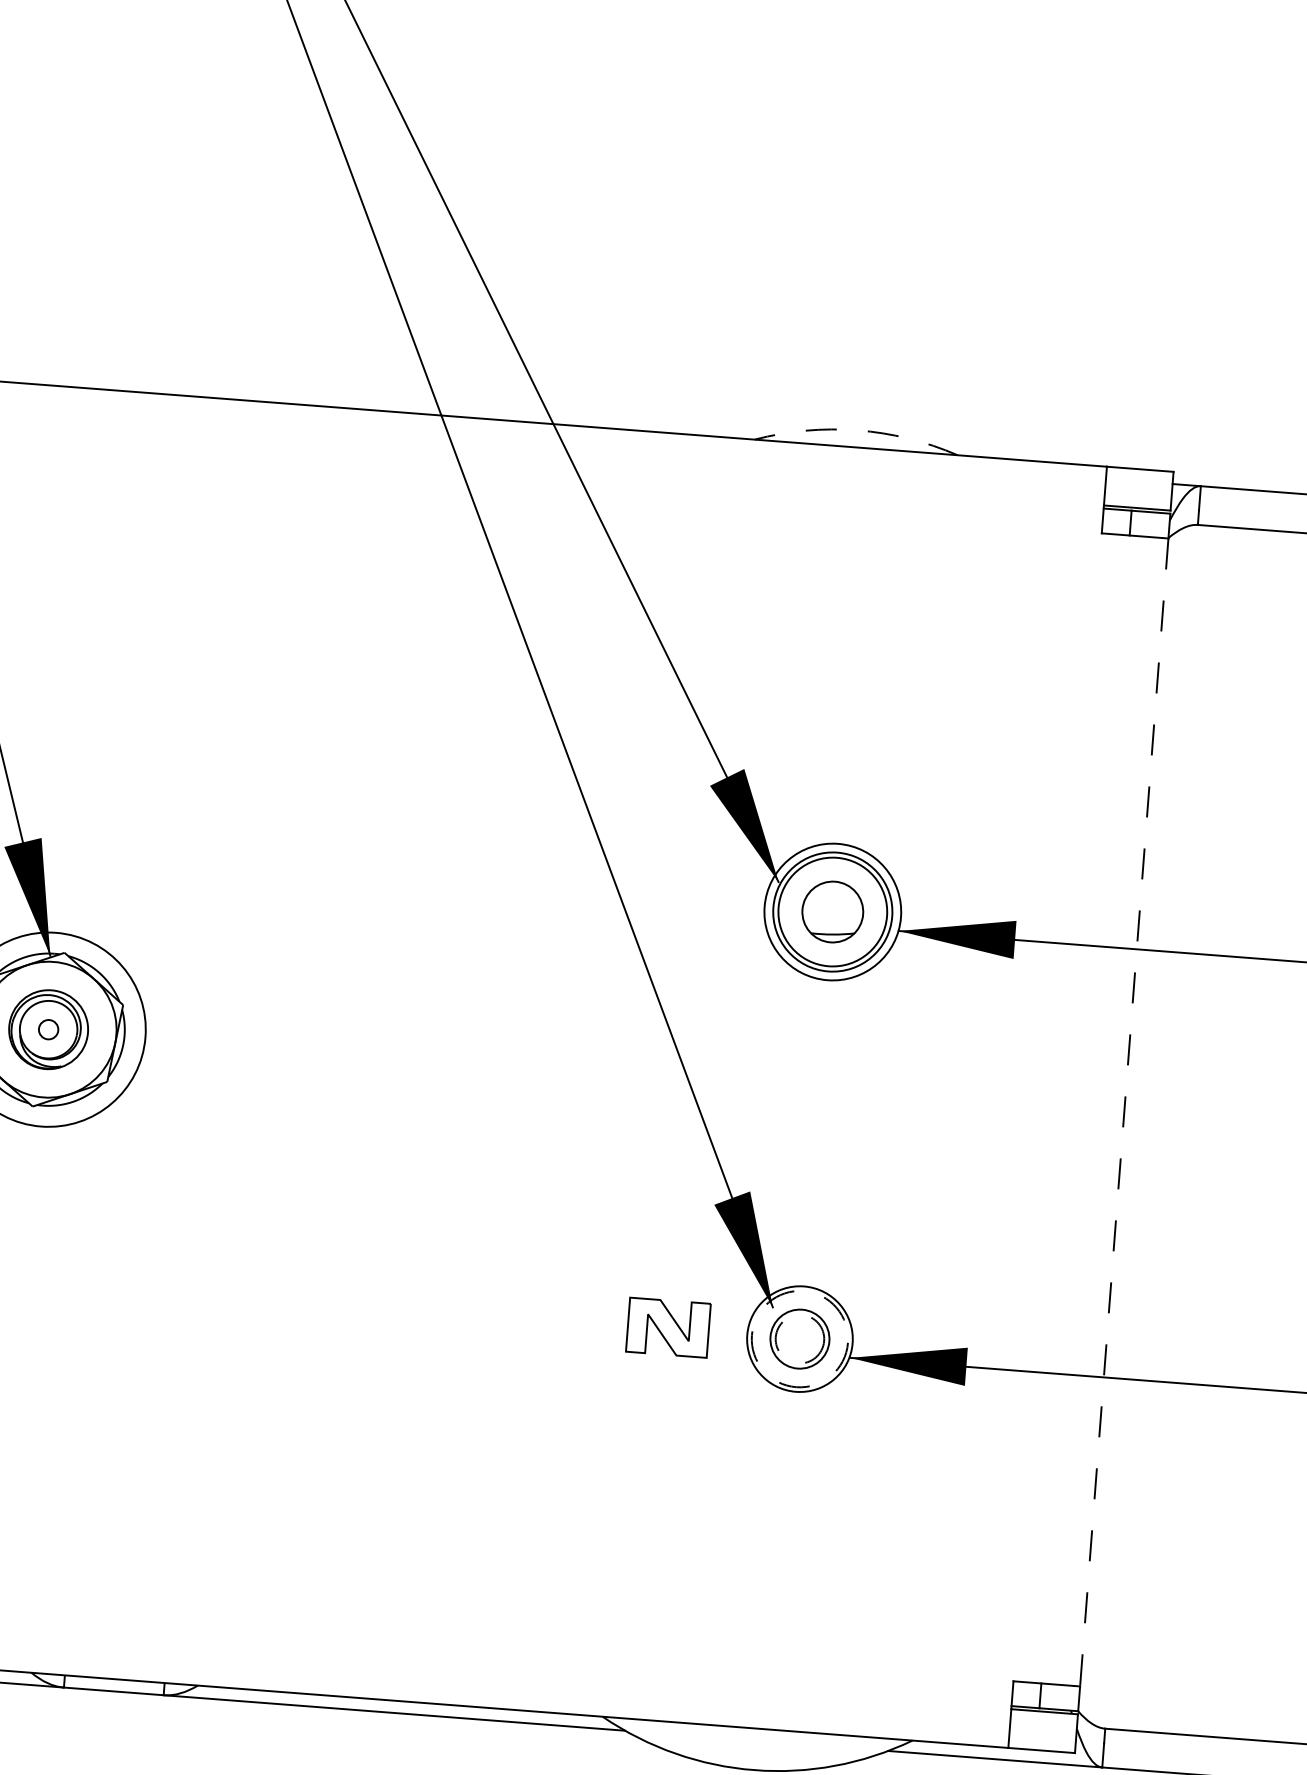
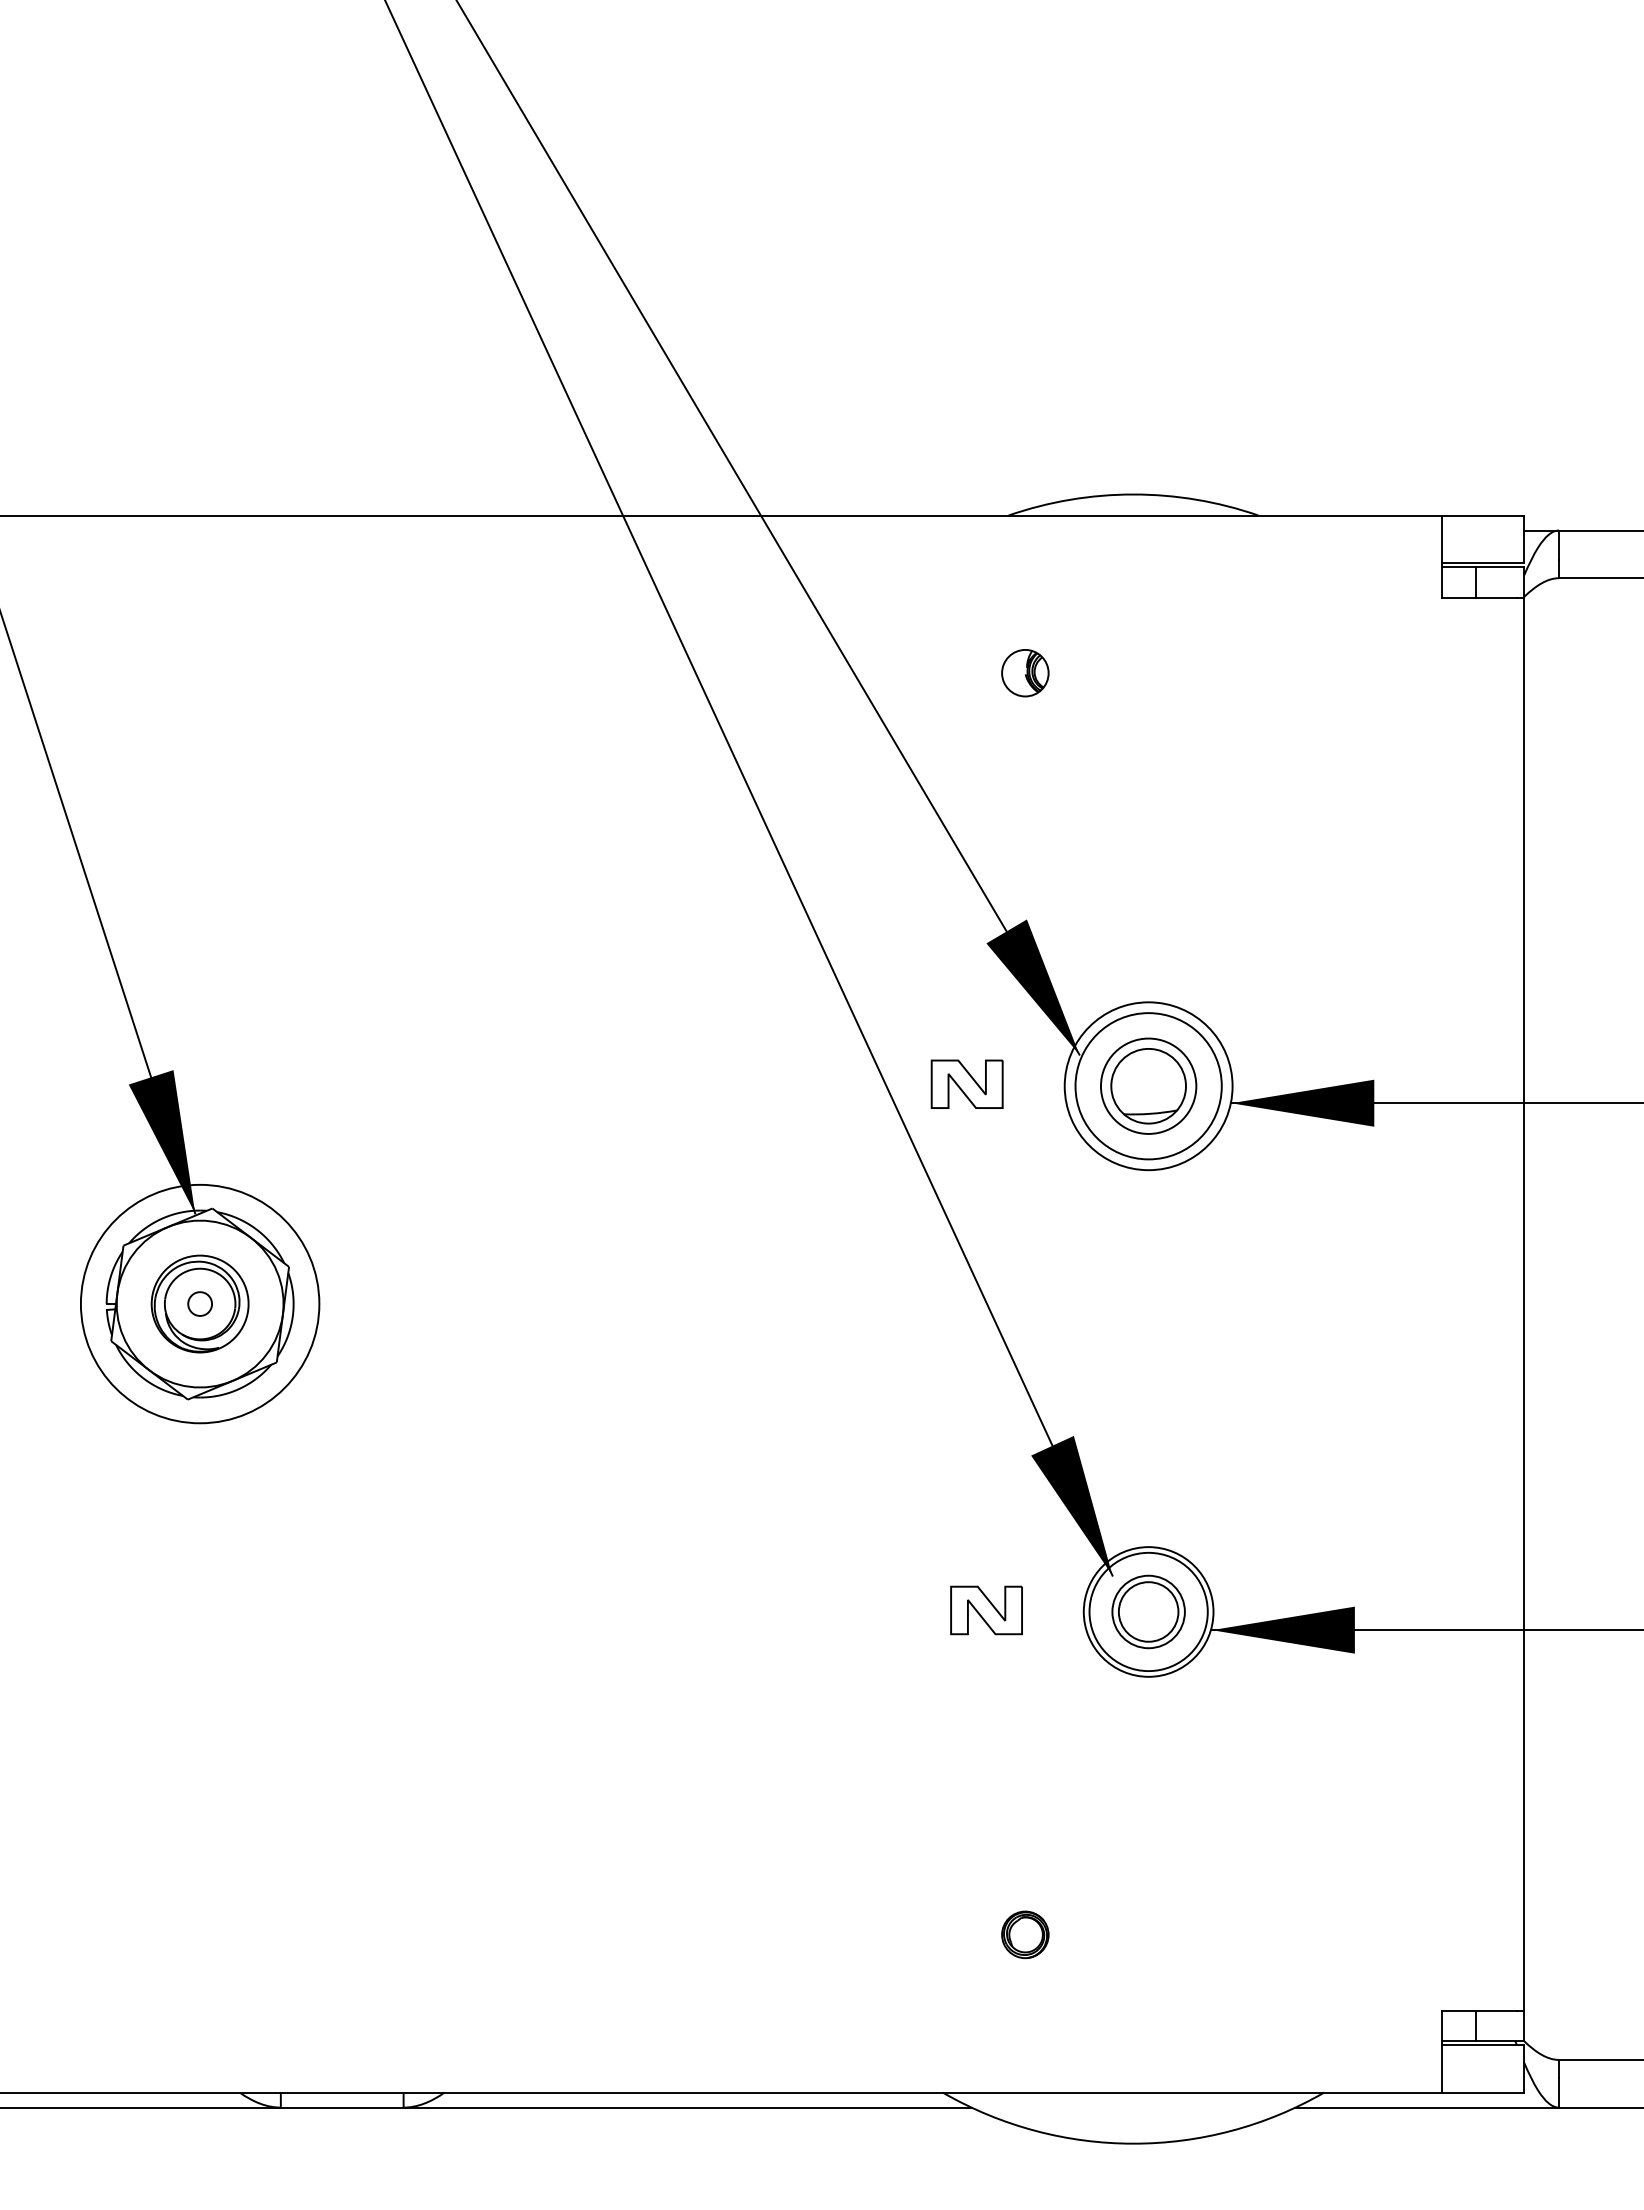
arc: (857, 430) -> (1133, 494), dashed -> solid
part: (758, 569) -> (1025, 673), added
part: (685, 898) -> (966, 1083), added
circle: (832, 911) -> (1148, 1085), size x0.71
line: (1124, 1112) -> (1524, 1304), dashed -> solid
part: (668, 1327) -> (986, 1610), size x0.71
circle: (799, 1338) -> (1148, 1611), dashed -> solid
circle: (799, 1338) -> (1148, 1611), dashed -> solid
part: (679, 1593) -> (1025, 1934), added

